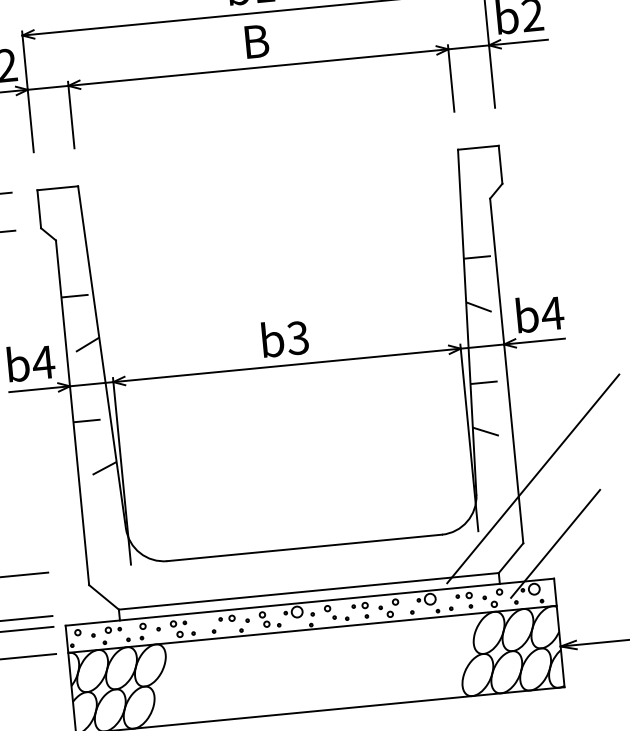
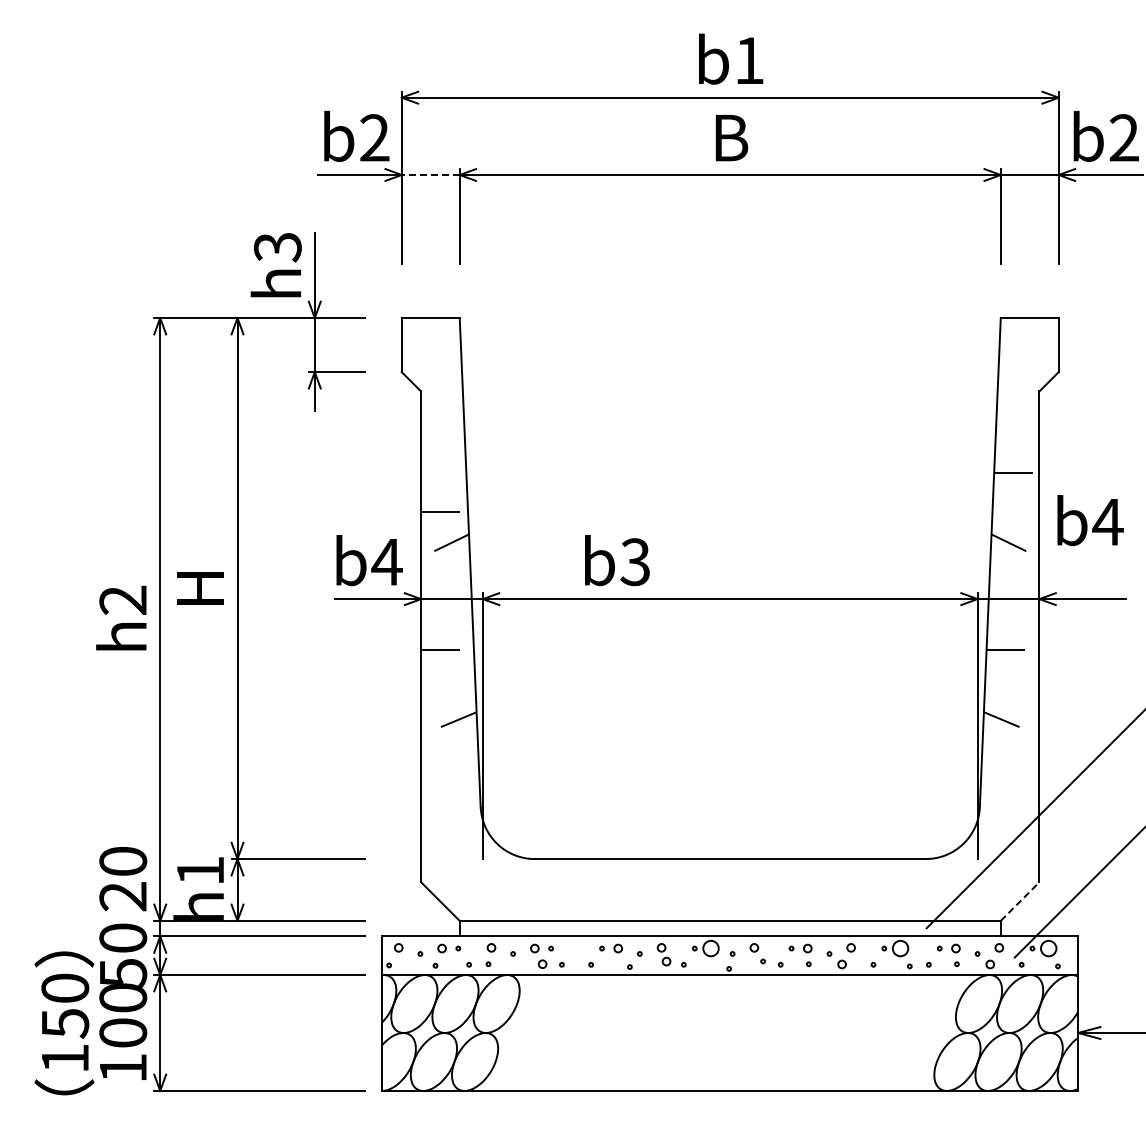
line: (47, 88) -> (430, 175), solid -> dashed
line: (77, 295) -> (443, 511), moved
text: (540, 313) -> (1090, 520), moved
text: (285, 338) -> (617, 560), moved
line: (511, 558) -> (1020, 901), solid -> dashed

